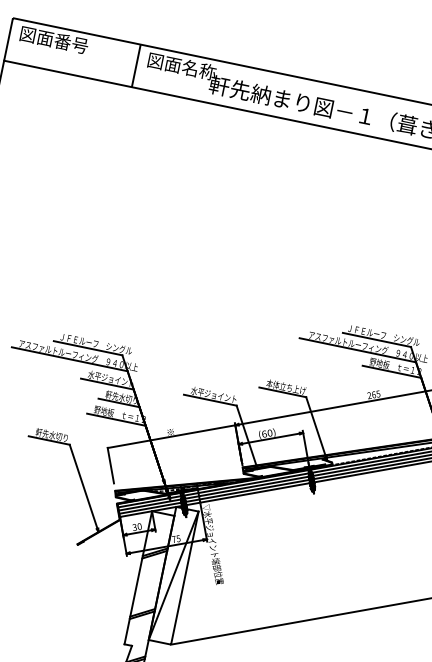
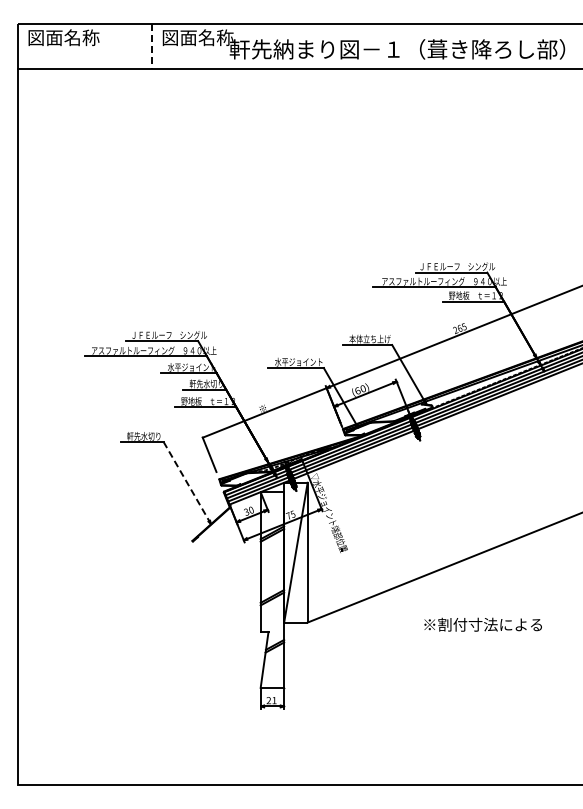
text: (71, 43) -> (81, 37), 図面番号 -> 図面名称
line: (135, 66) -> (151, 47), solid -> dashed
line: (84, 487) -> (187, 482), solid -> dashed

